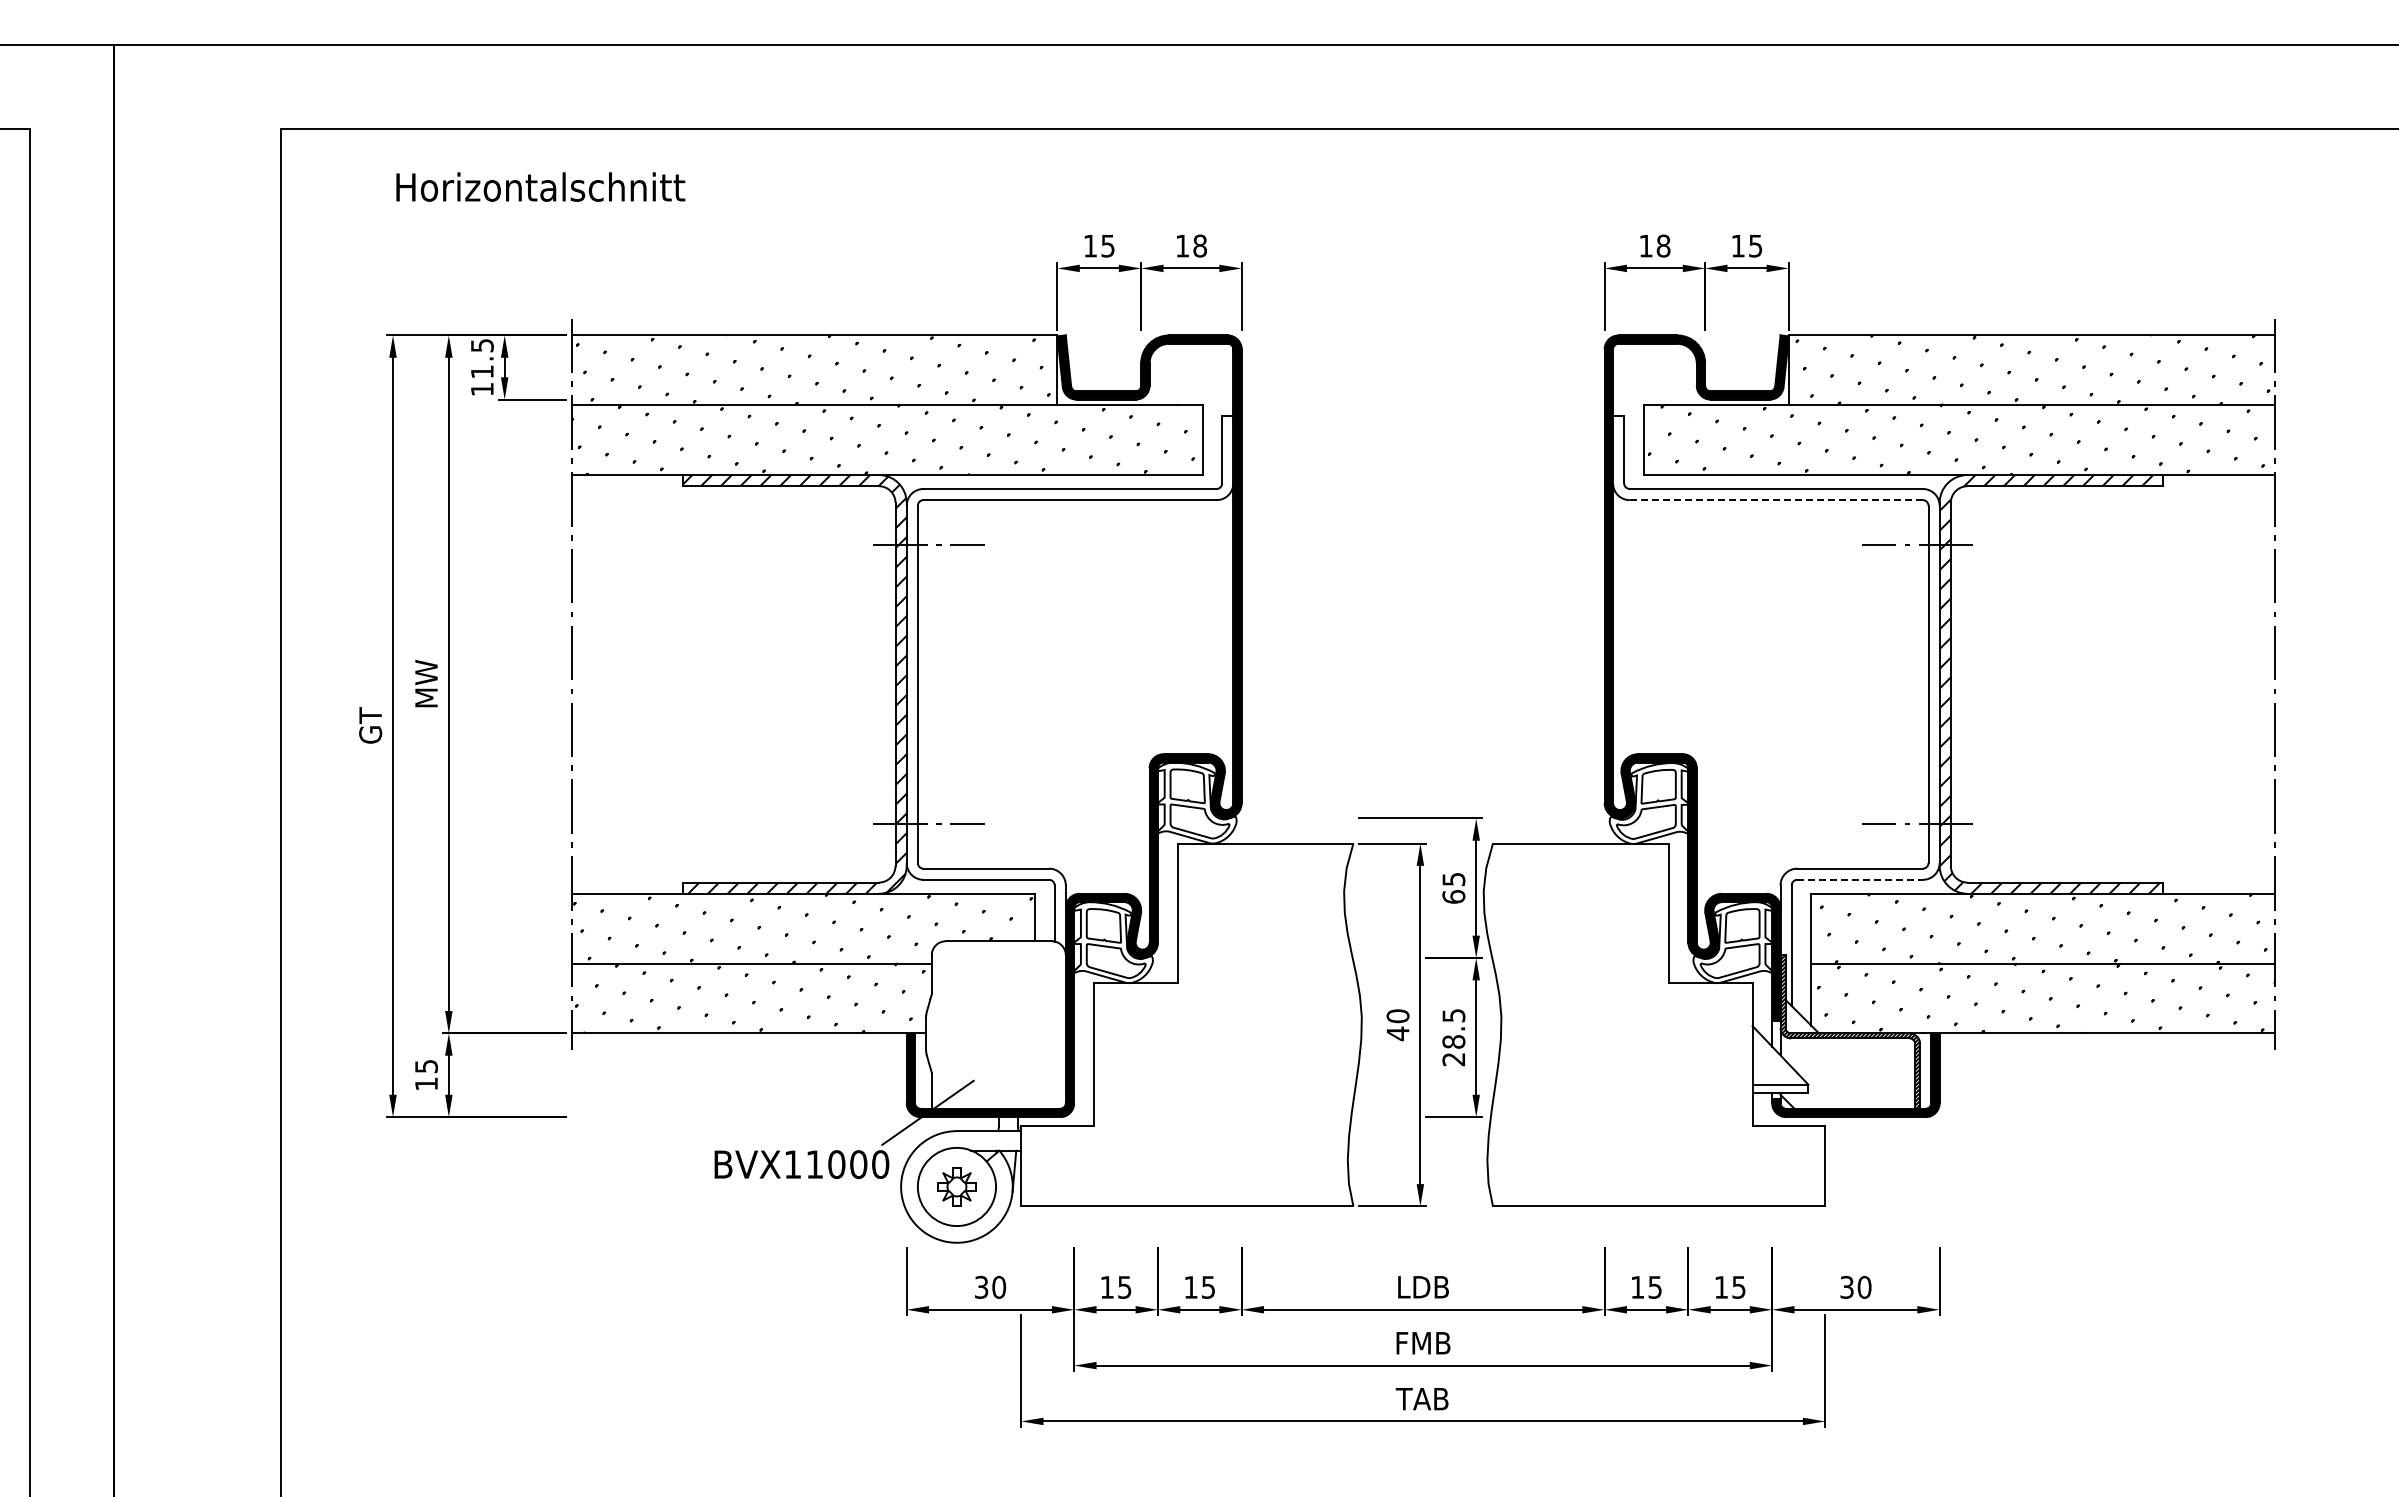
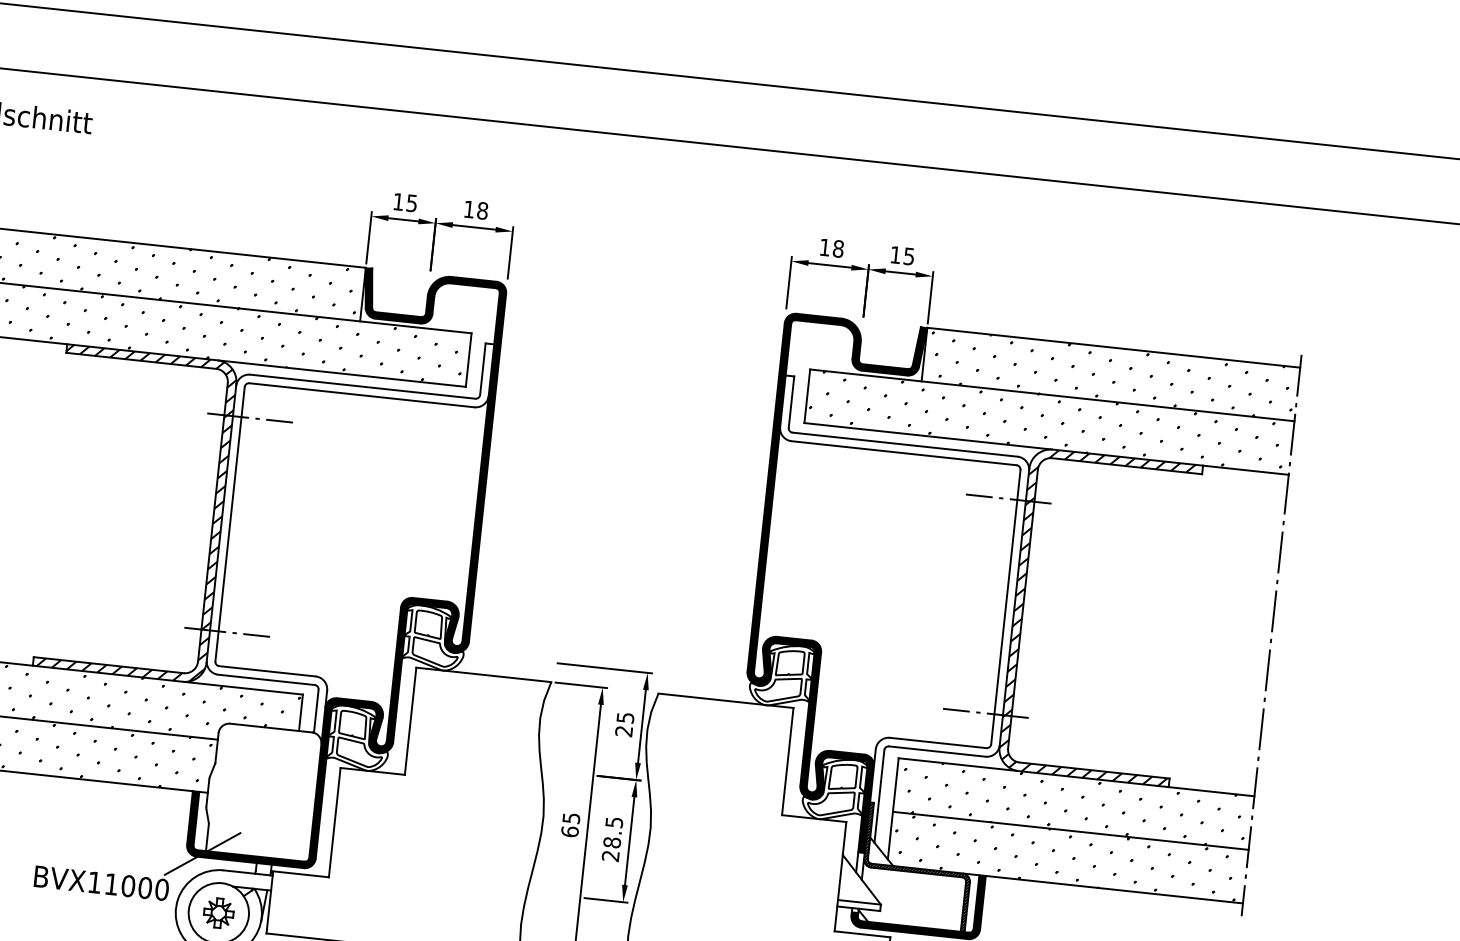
line: (1776, 500) -> (904, 453), dashed -> solid
line: (1860, 879) -> (937, 751), dashed -> solid
text: (1453, 896) -> (623, 730), 65 -> 25
text: (1397, 1025) -> (570, 825), 40 -> 65

